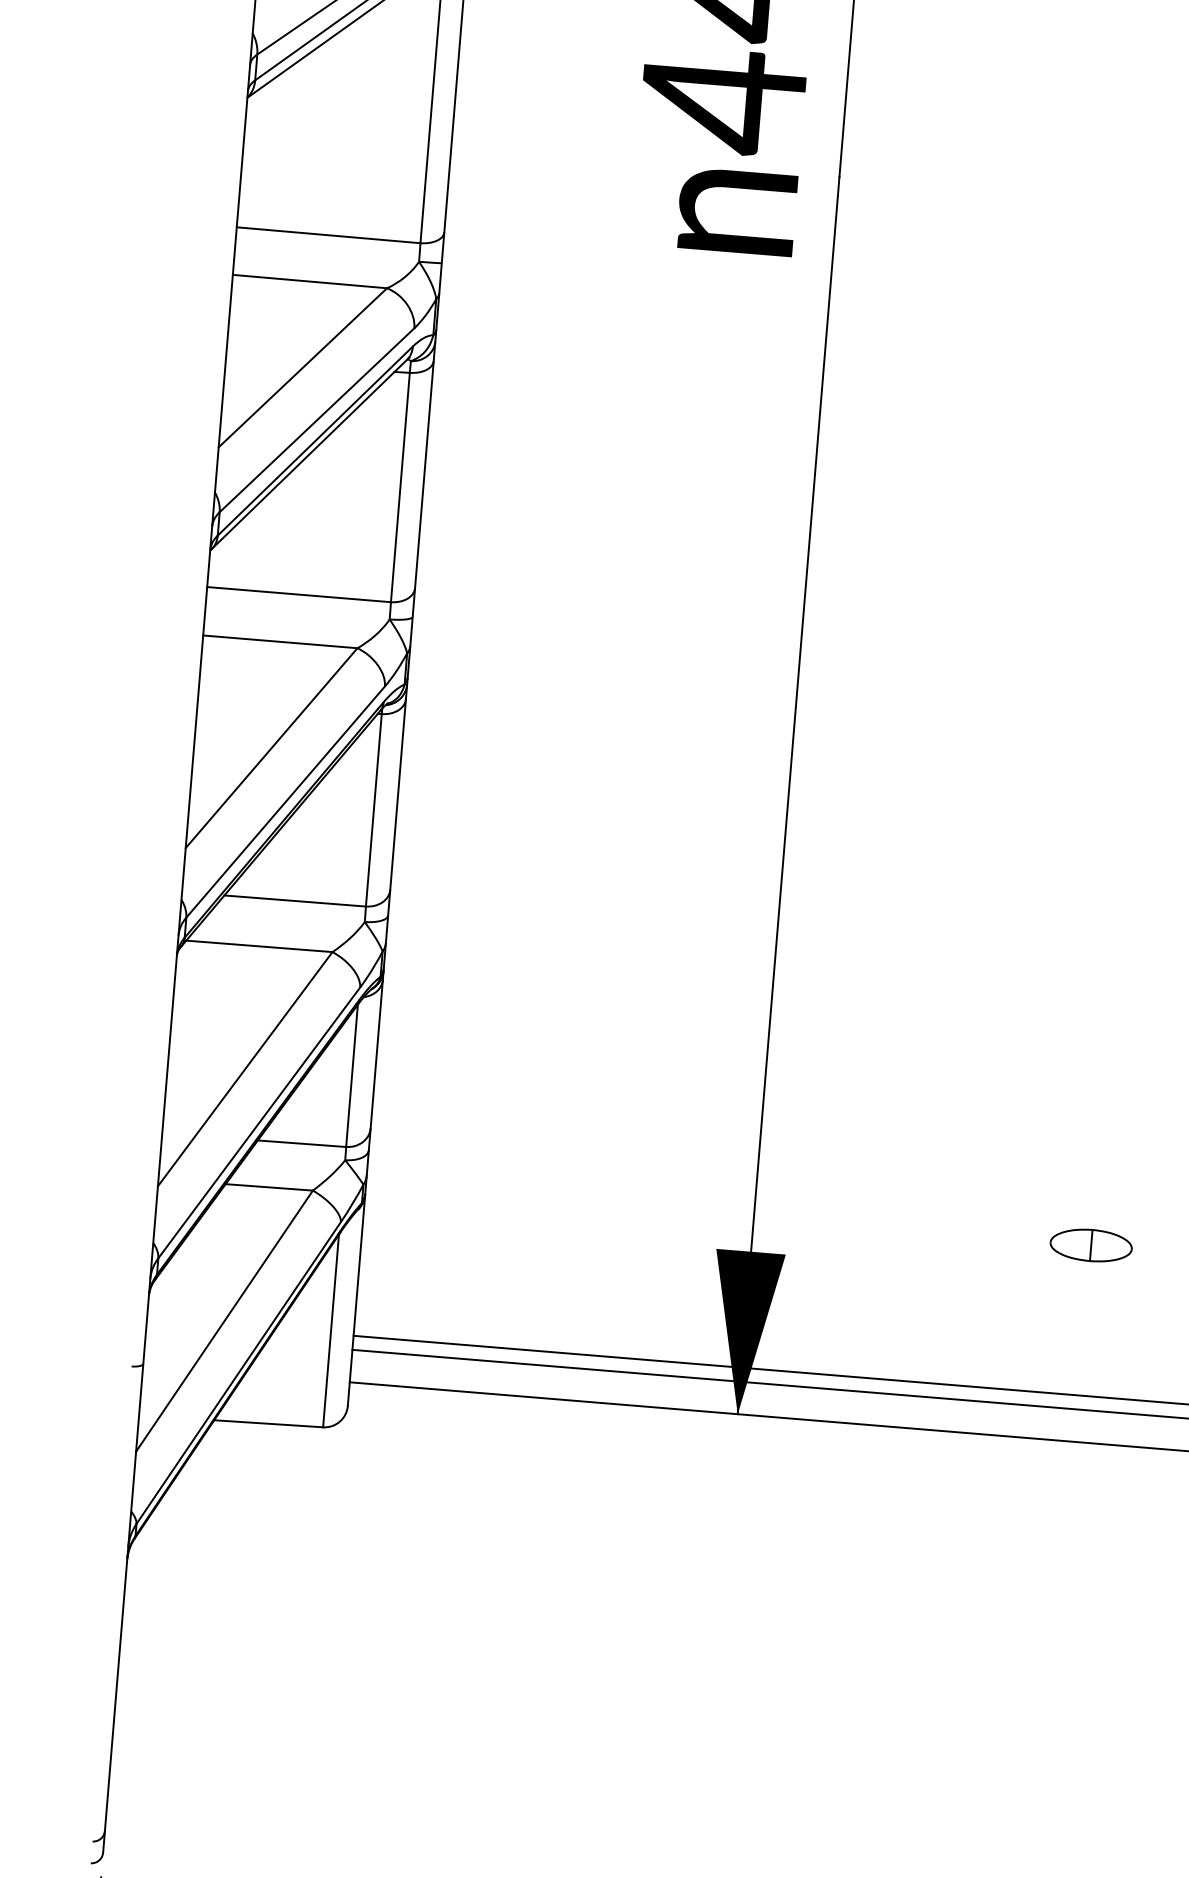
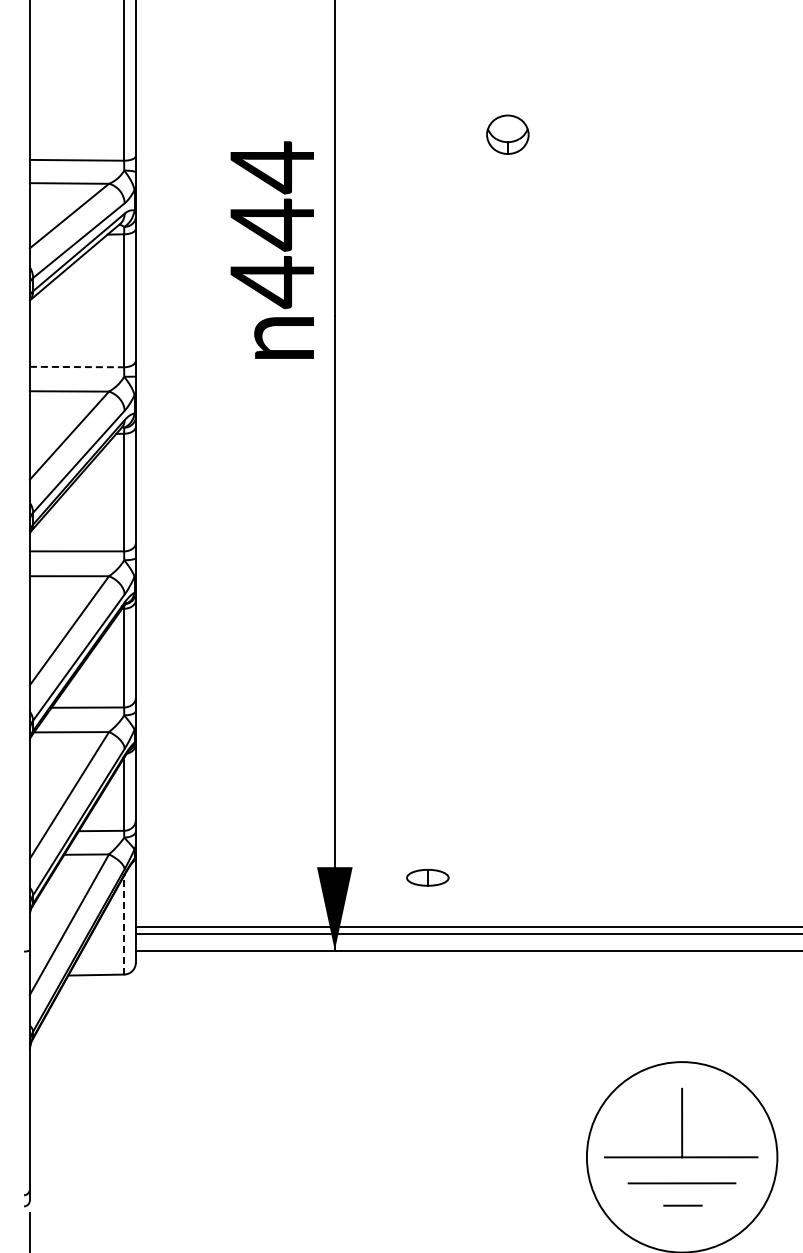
line: (329, 236) -> (77, 367), solid -> dashed
part: (1090, 1244) -> (427, 877), moved
line: (331, 1329) -> (124, 924), solid -> dashed

